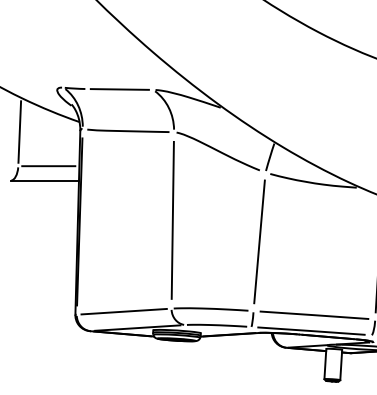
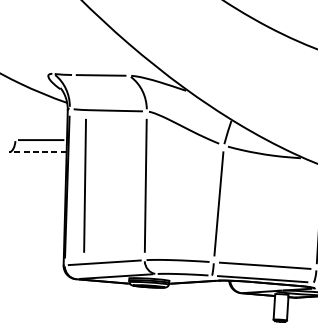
line: (19, 131) -> (16, 110), removed
line: (44, 180) -> (37, 152), solid -> dashed
line: (100, 220) -> (84, 185), added

